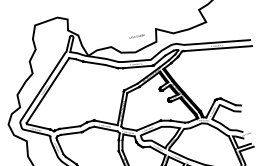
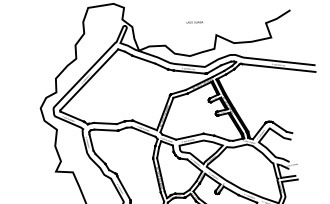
text: (136, 36) -> (194, 22), moved

